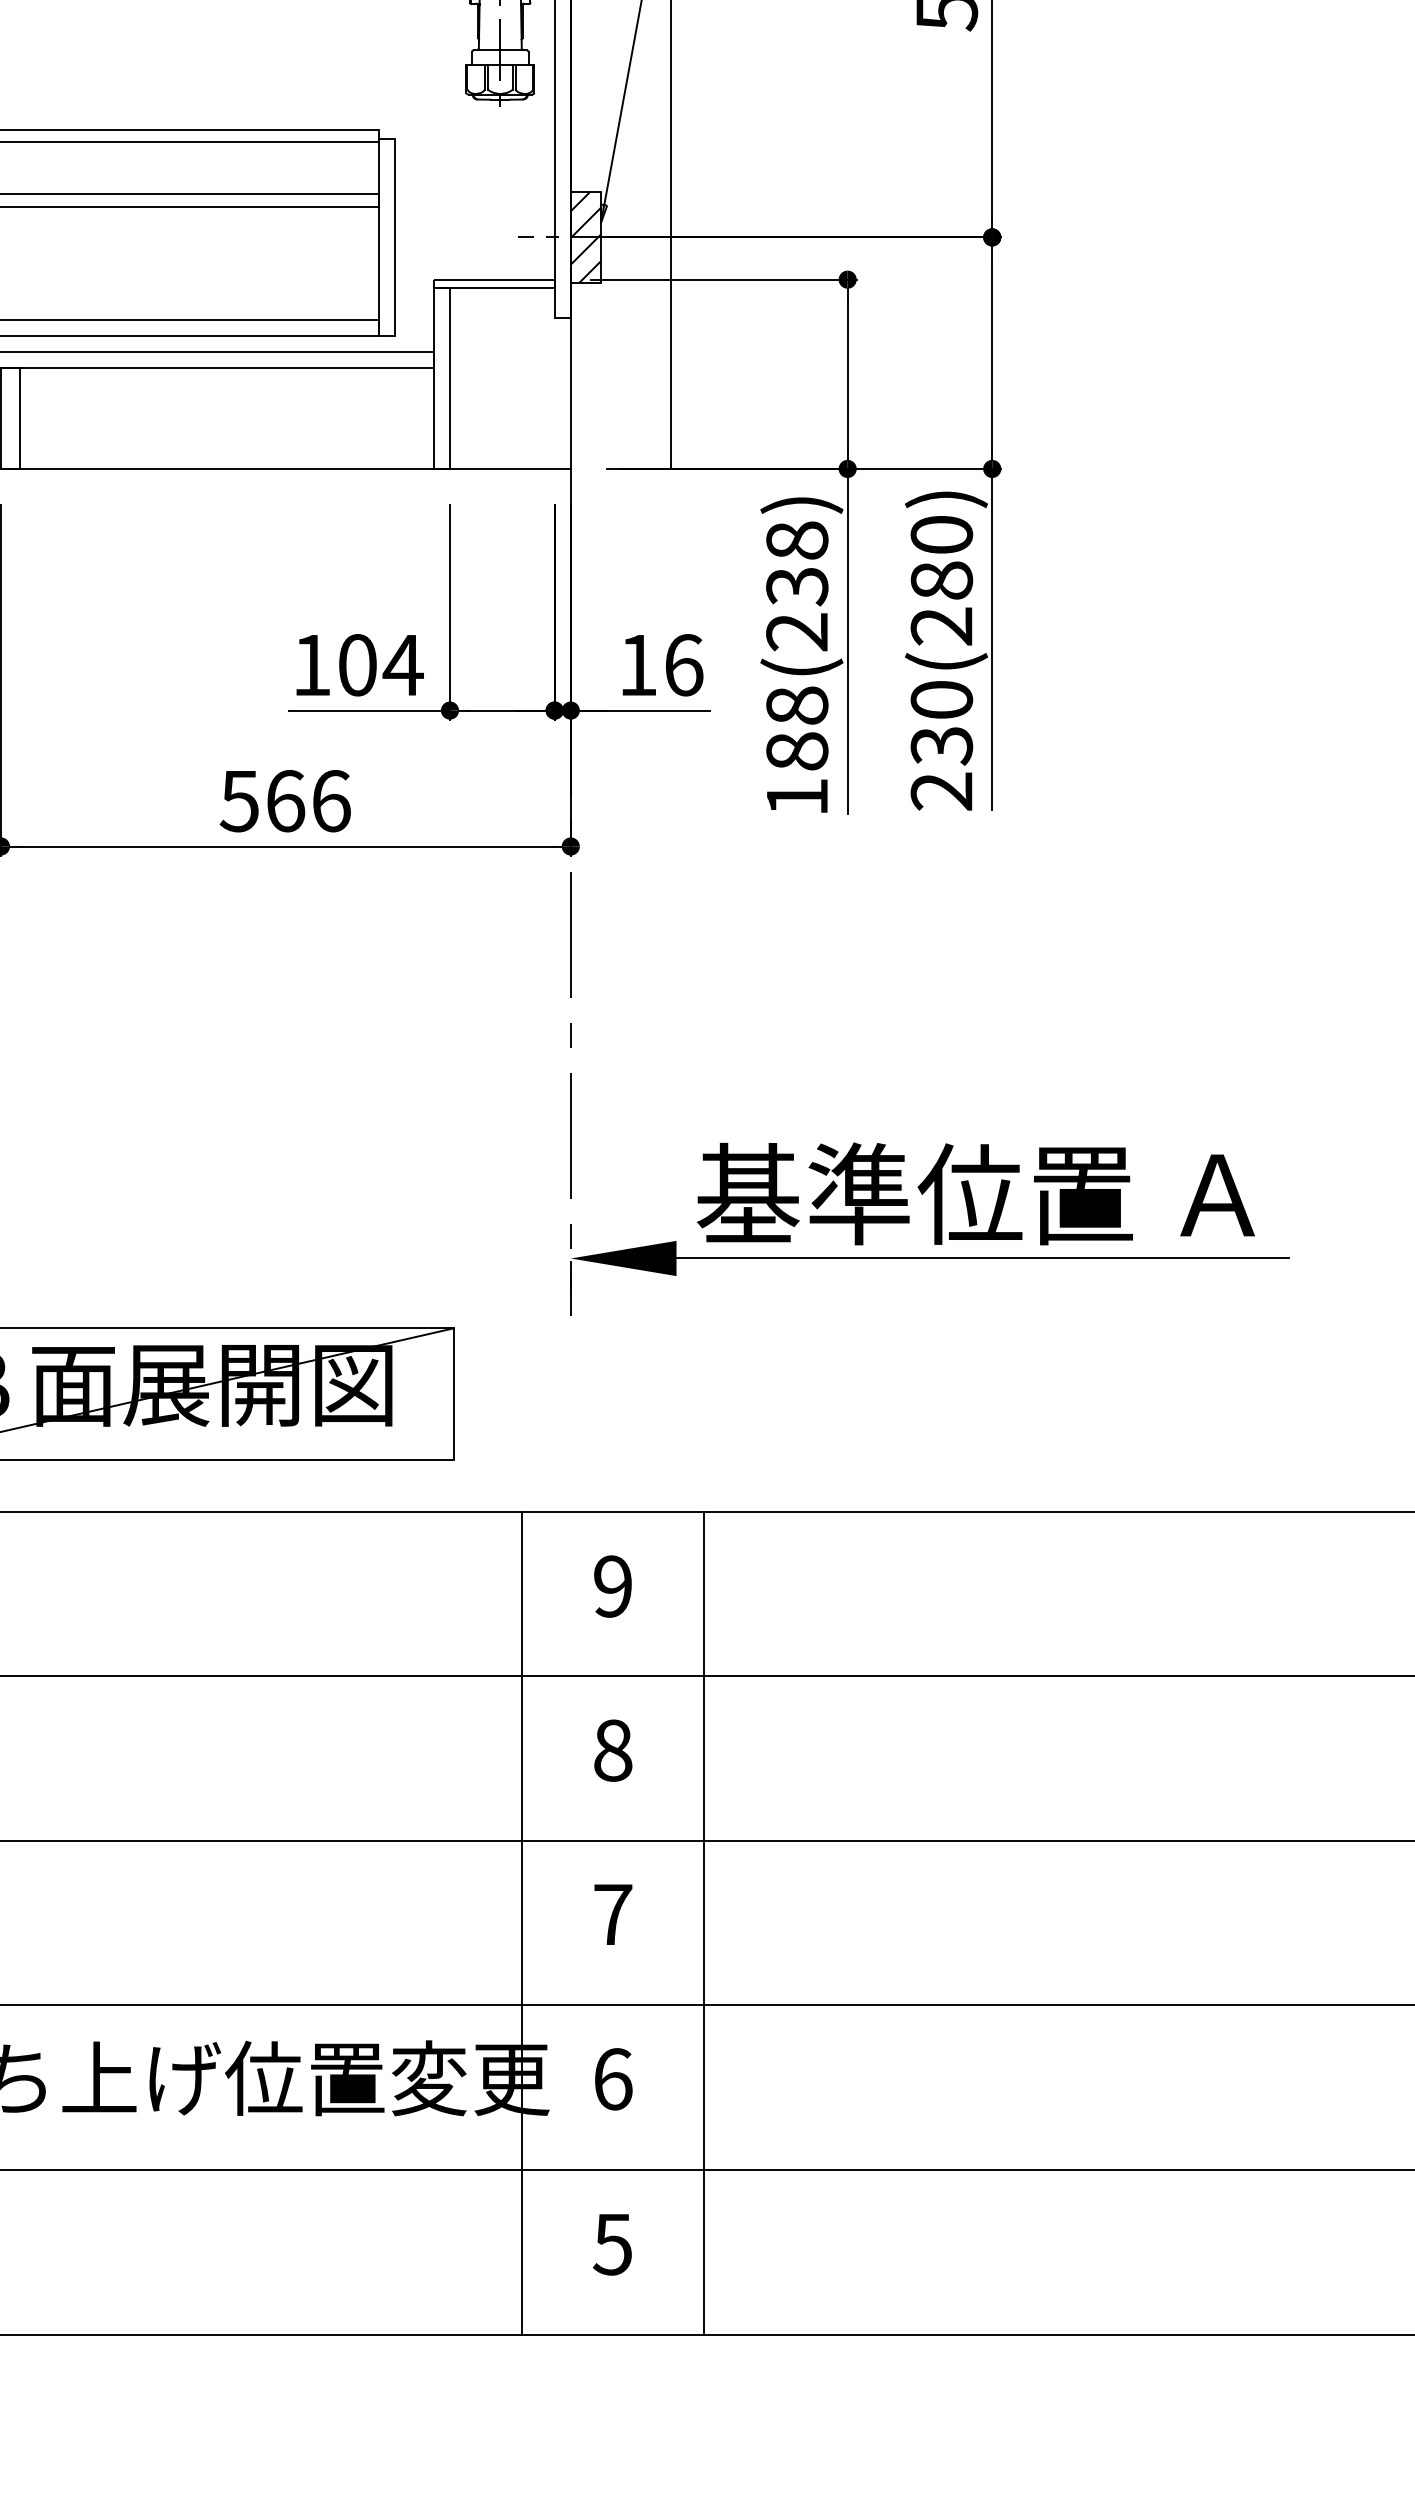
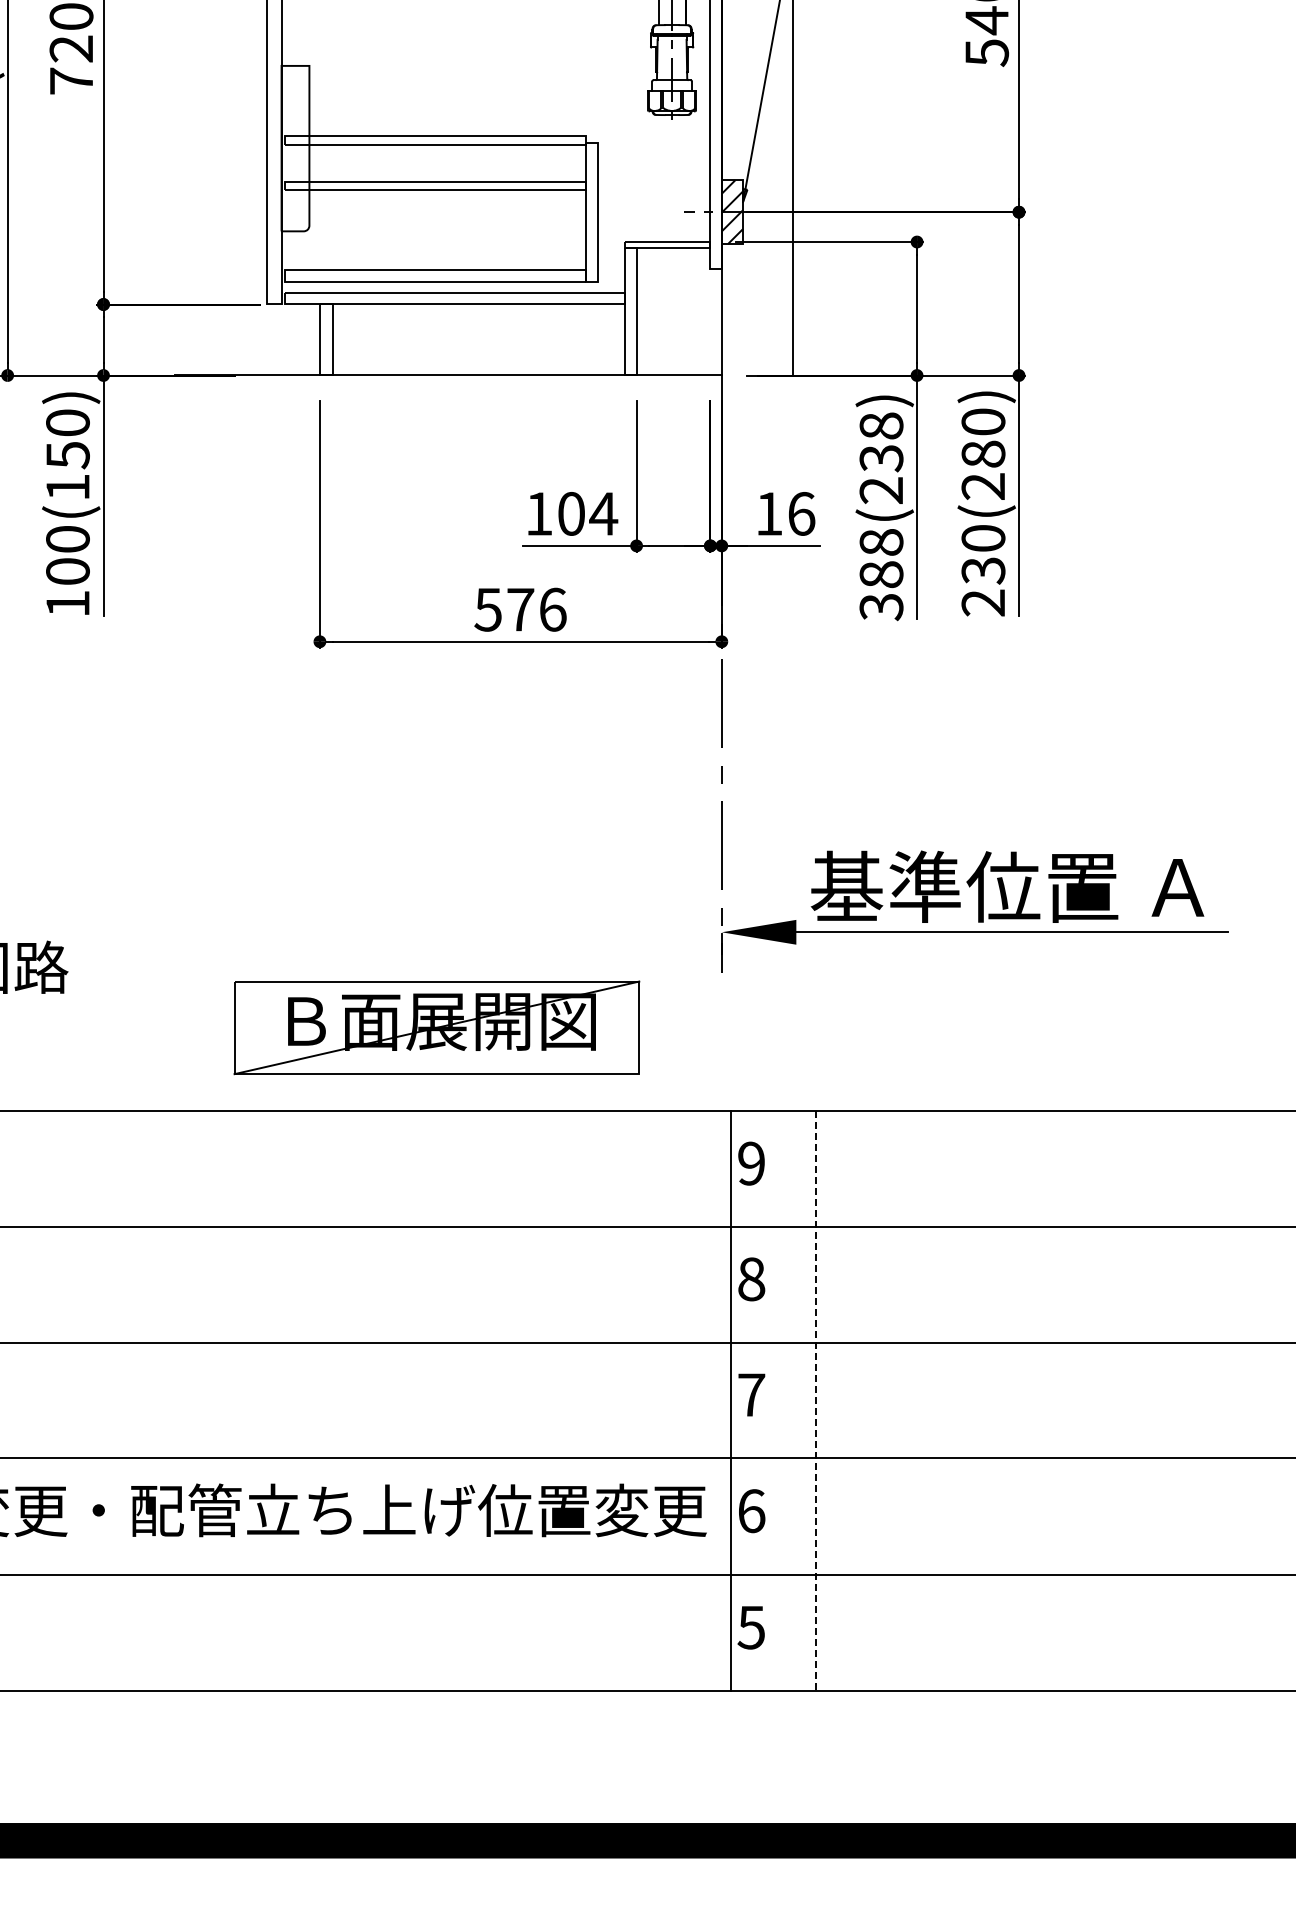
text: (797, 797) -> (881, 607), 188(238) -> 388(238)
text: (285, 800) -> (520, 609), 566 -> 576
line: (522, 1923) -> (730, 1401), moved
line: (705, 1923) -> (816, 1401), solid -> dashed

